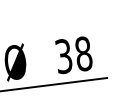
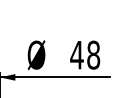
text: (63, 55) -> (76, 54), 38 -> 48

